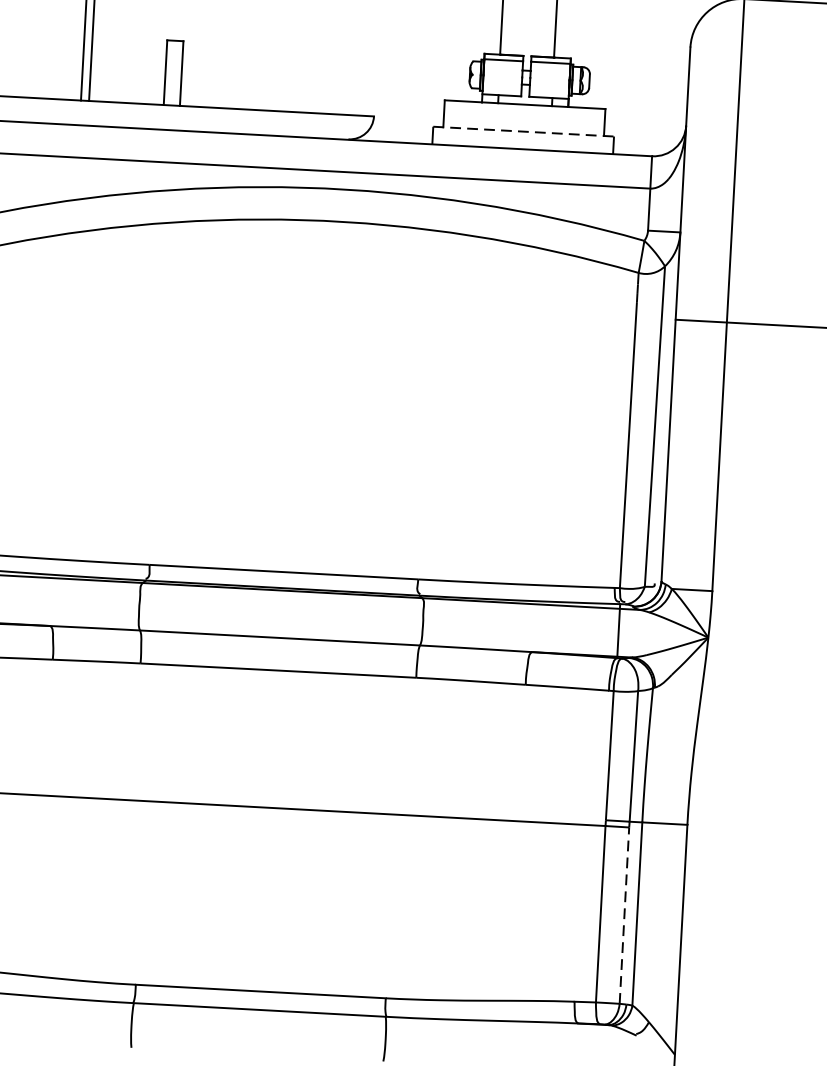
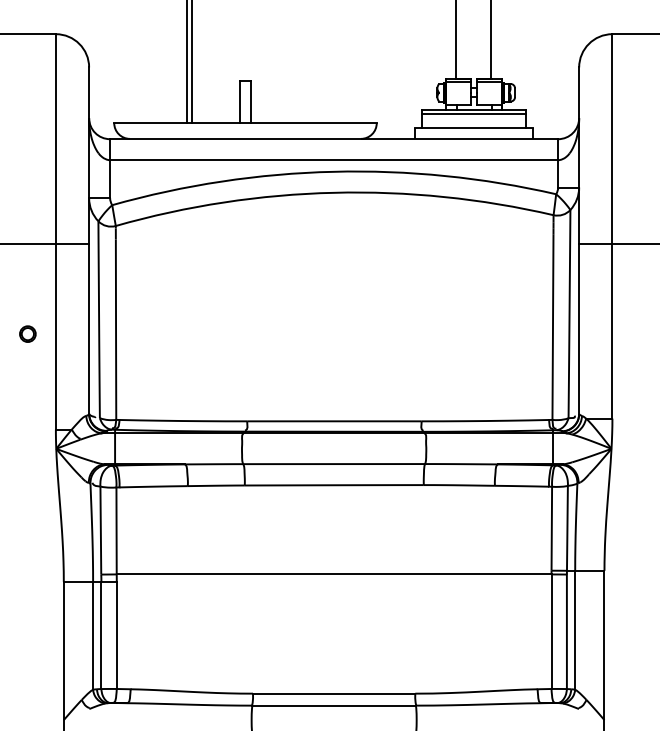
line: (525, 111) -> (474, 114), added
line: (524, 131) -> (474, 127), dashed -> solid
line: (623, 915) -> (566, 631), dashed -> solid

